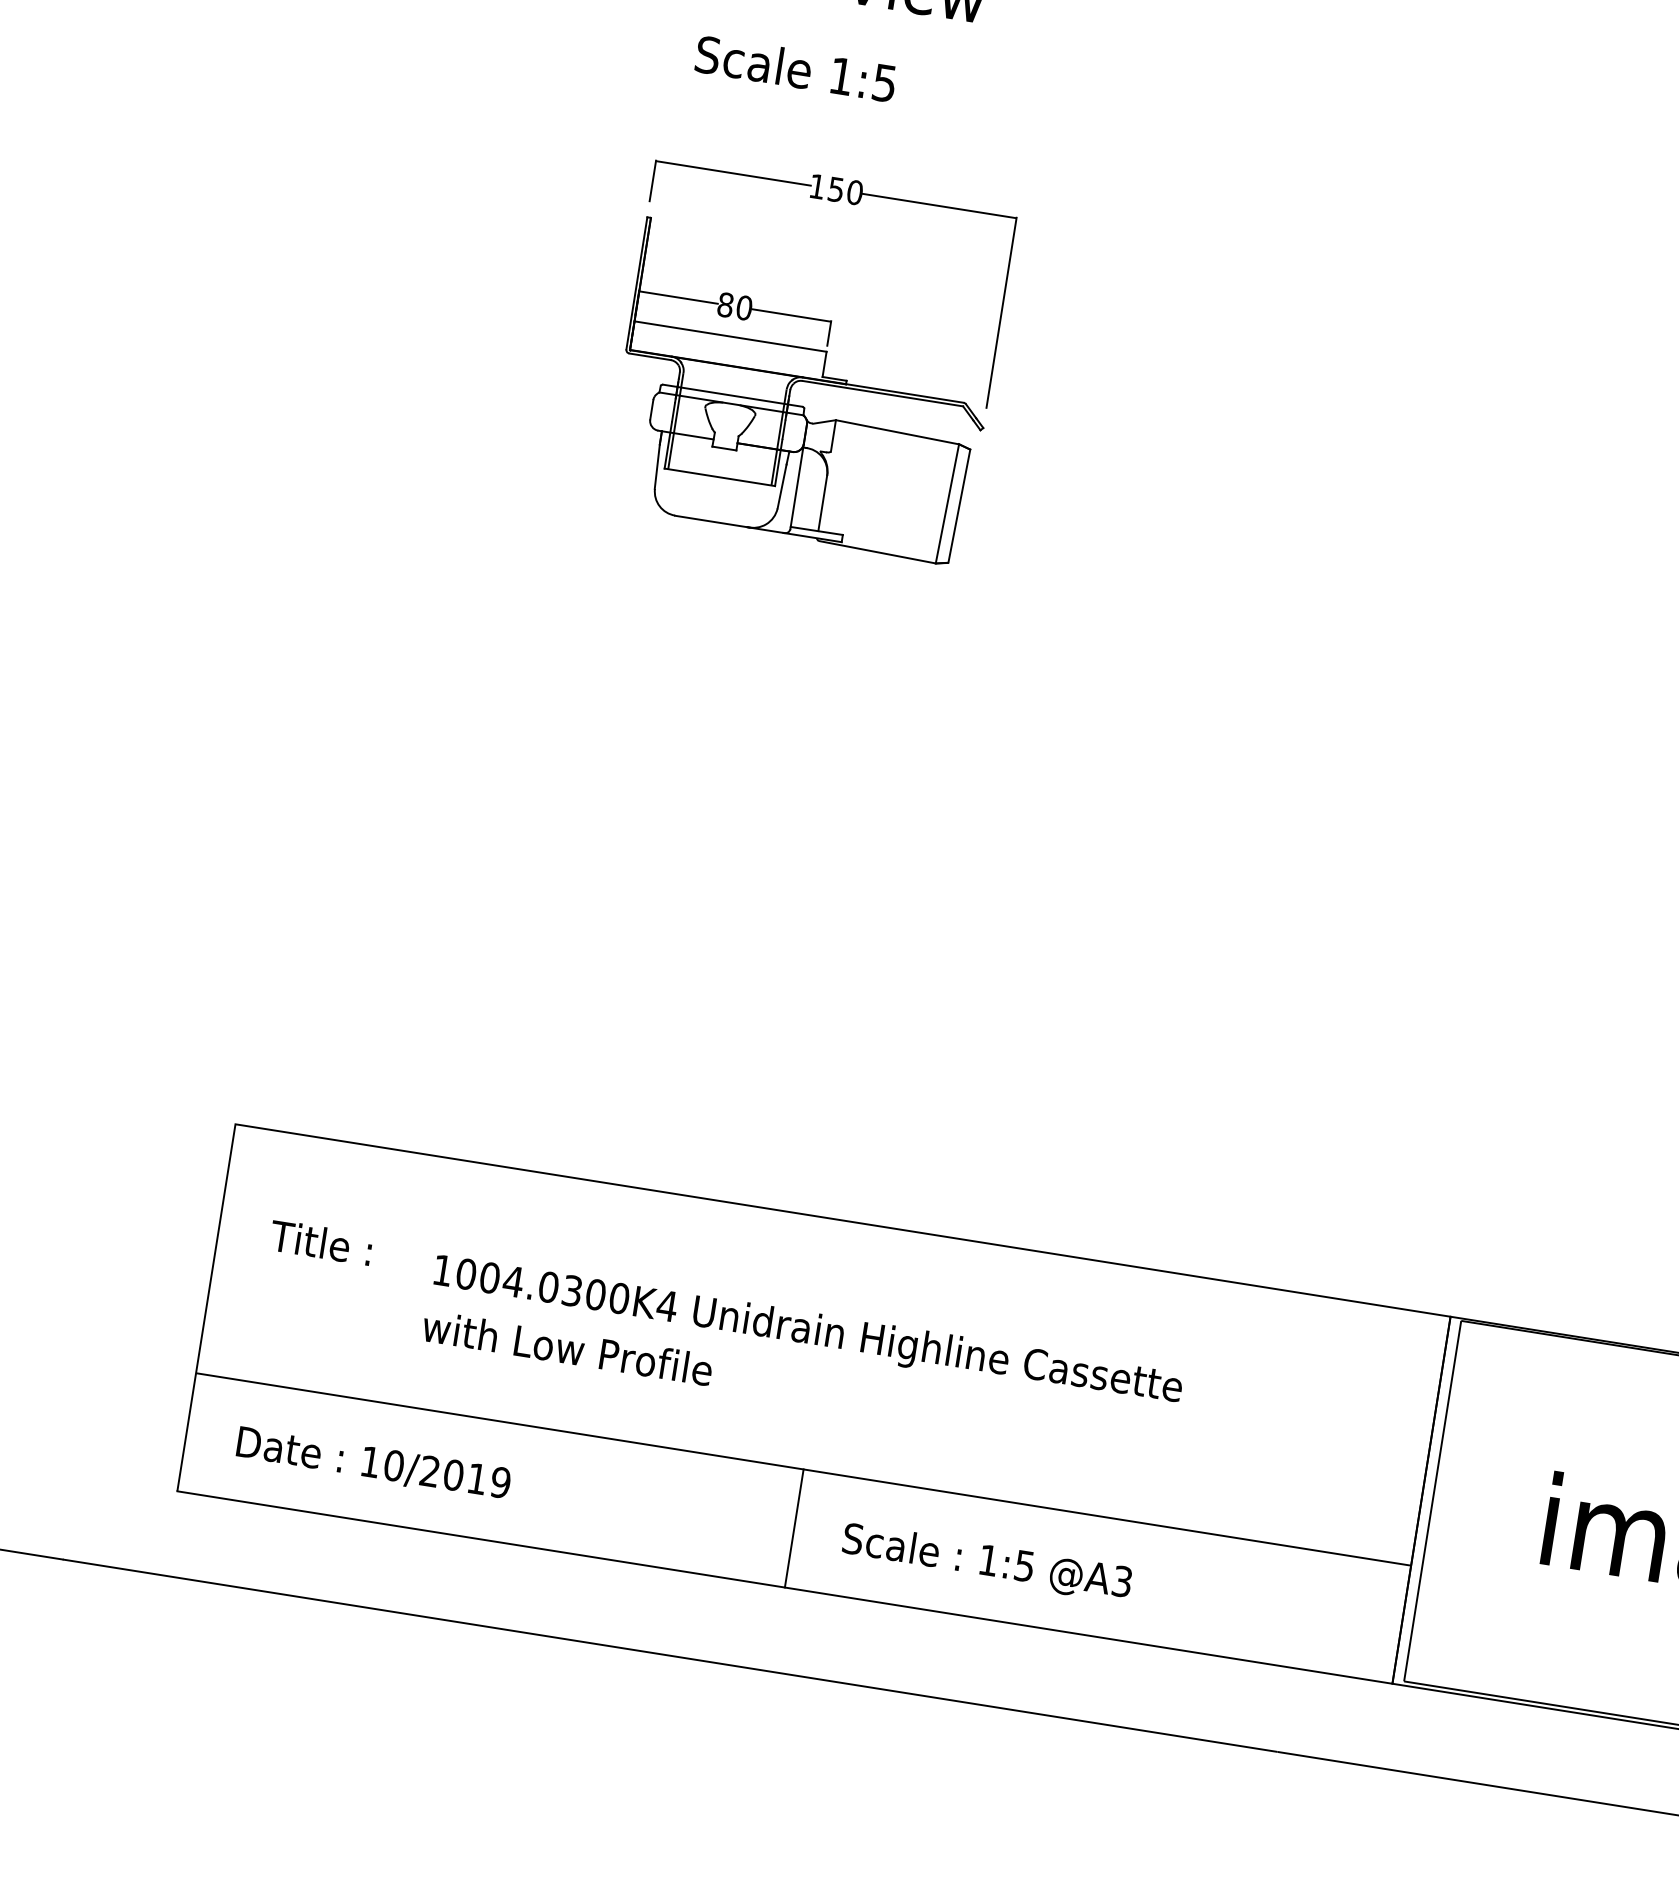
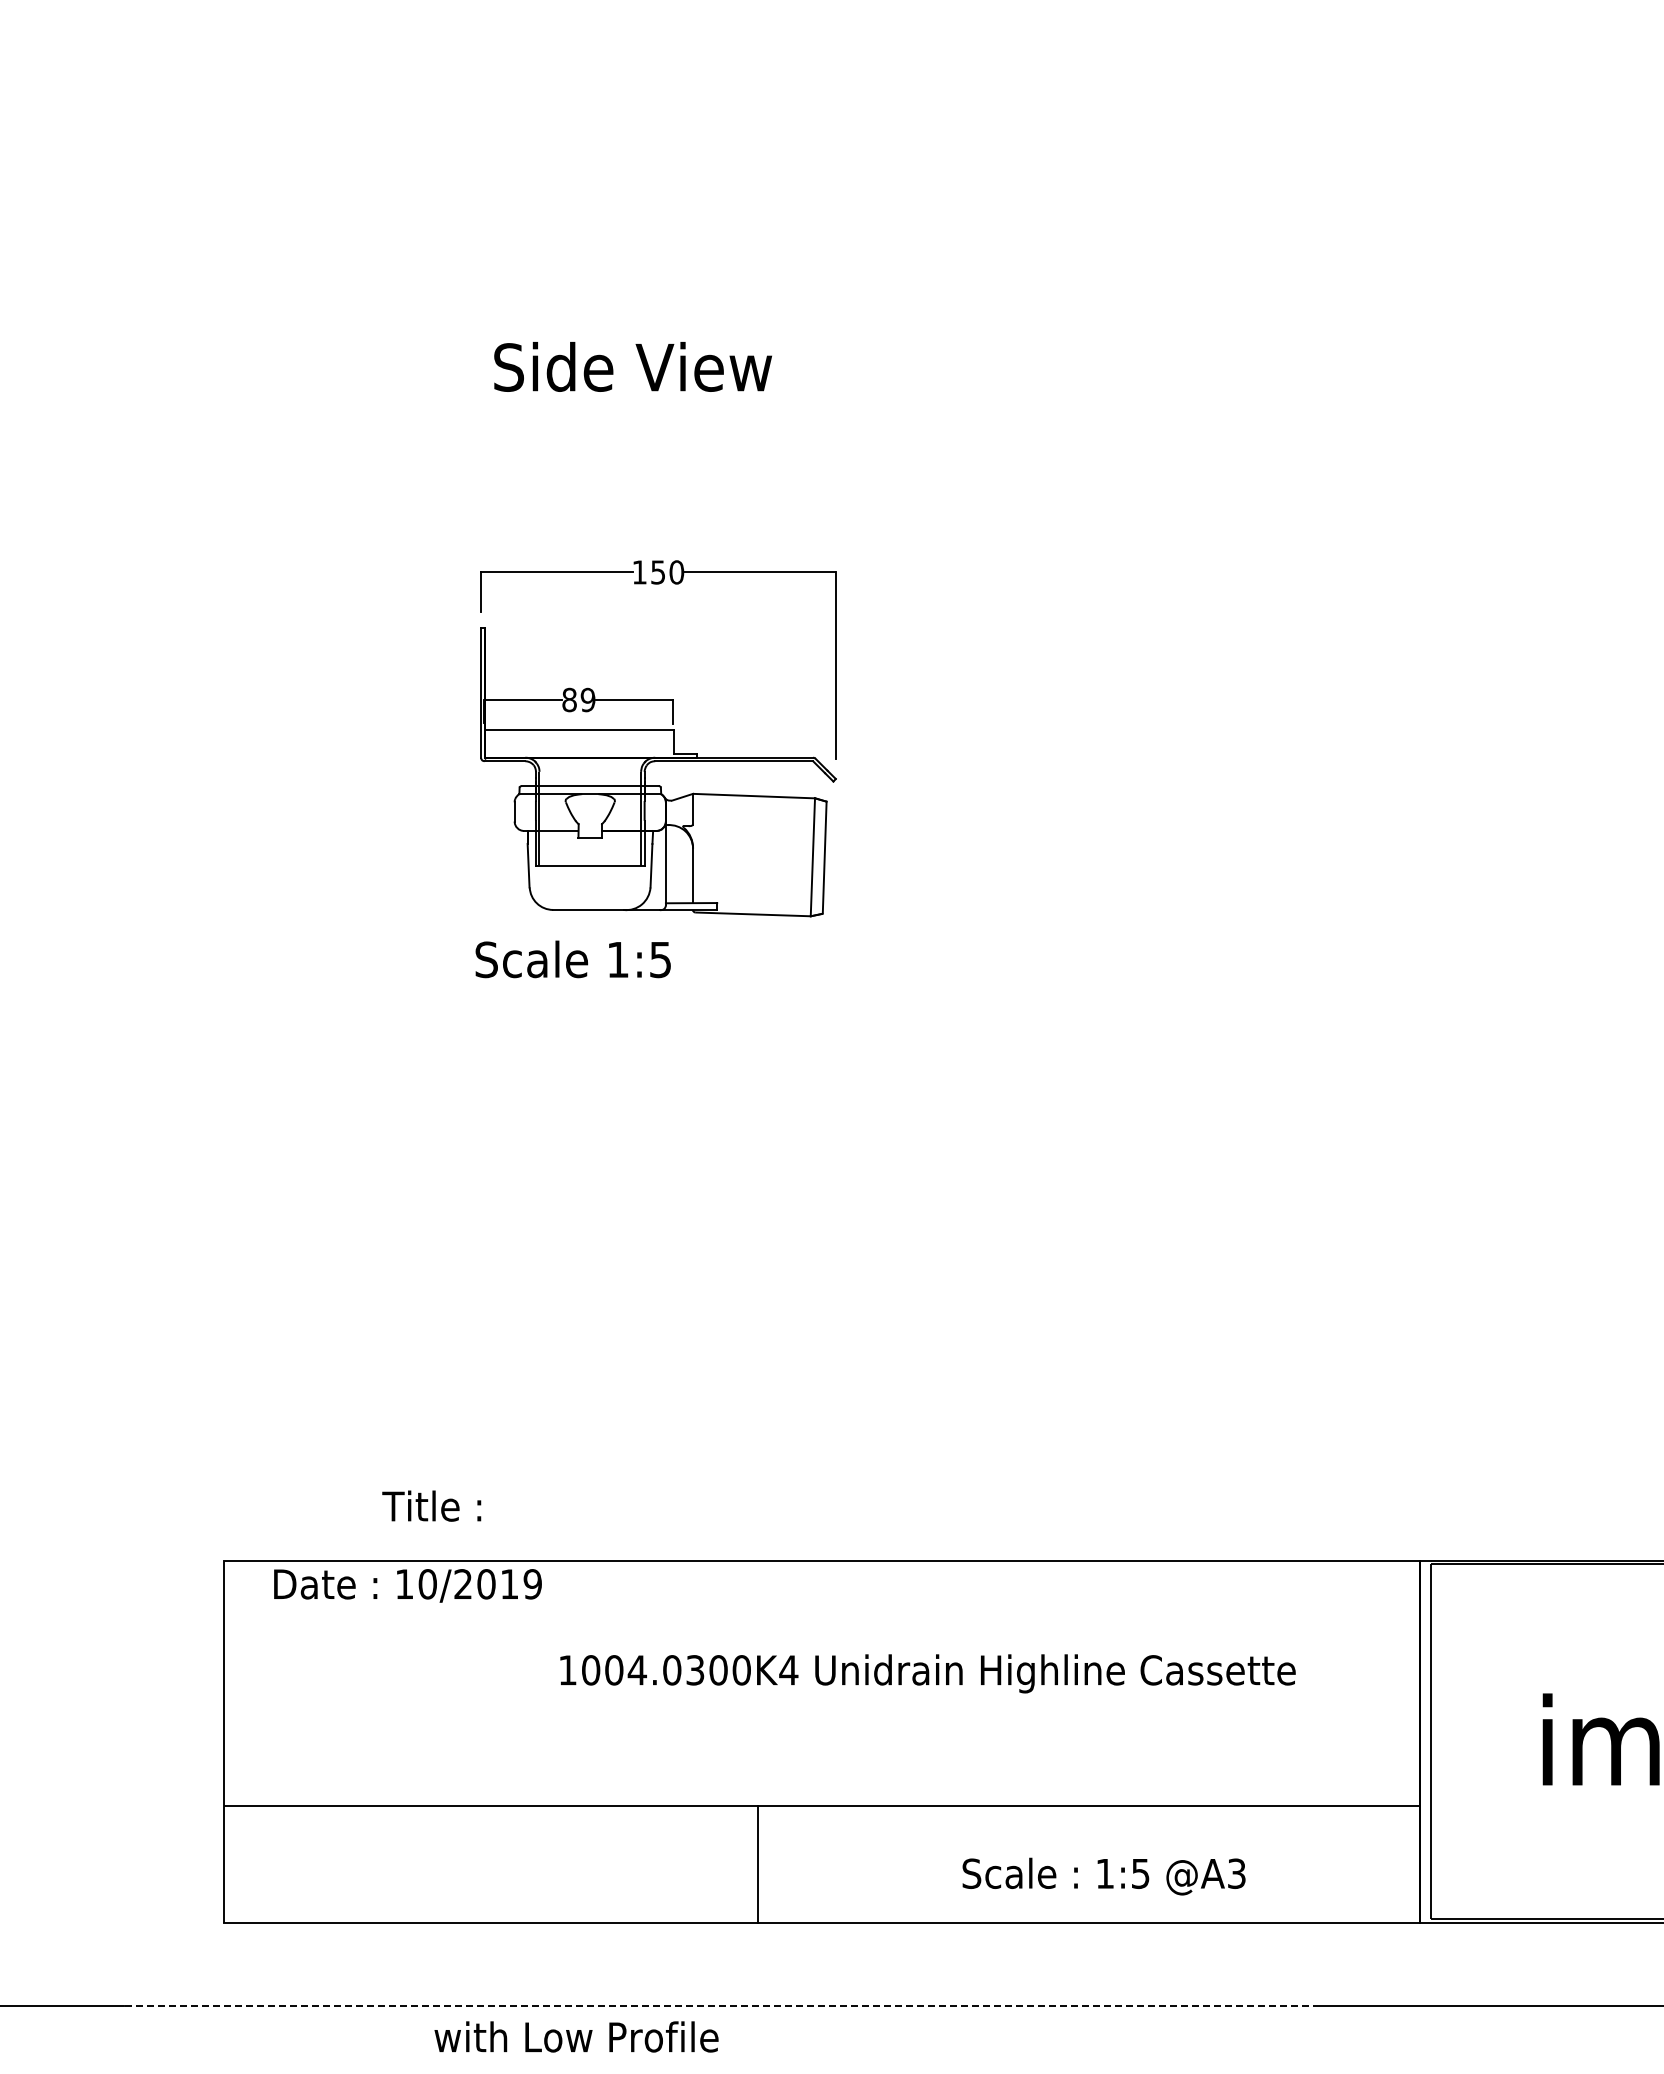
text: (795, 68) -> (572, 959), moved
text: (743, 308) -> (587, 700), 80 -> 89
text: (320, 1242) -> (431, 1505), moved
text: (807, 1331) -> (927, 1673), moved
text: (567, 1347) -> (576, 2036), moved
text: (373, 1463) -> (407, 1585), moved
line: (794, 1528) -> (757, 1864), moved
text: (986, 1562) -> (1103, 1876), moved
line: (669, 1655) -> (721, 2005), solid -> dashed

